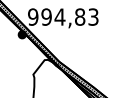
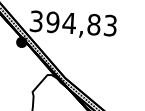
text: (33, 16) -> (36, 20), 994,83 -> 394,83

